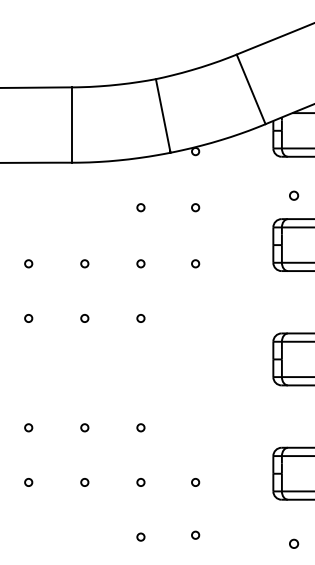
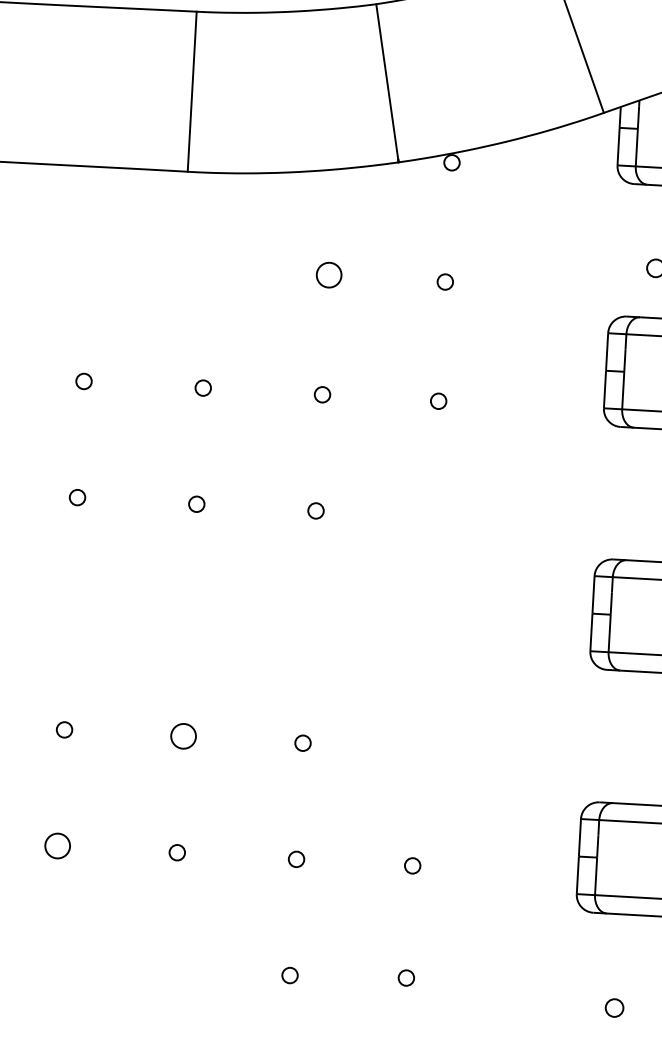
circle: (140, 207) -> (328, 275), size x1.6
circle: (84, 427) -> (183, 735), size x1.6
circle: (28, 482) -> (57, 846), size x1.6

